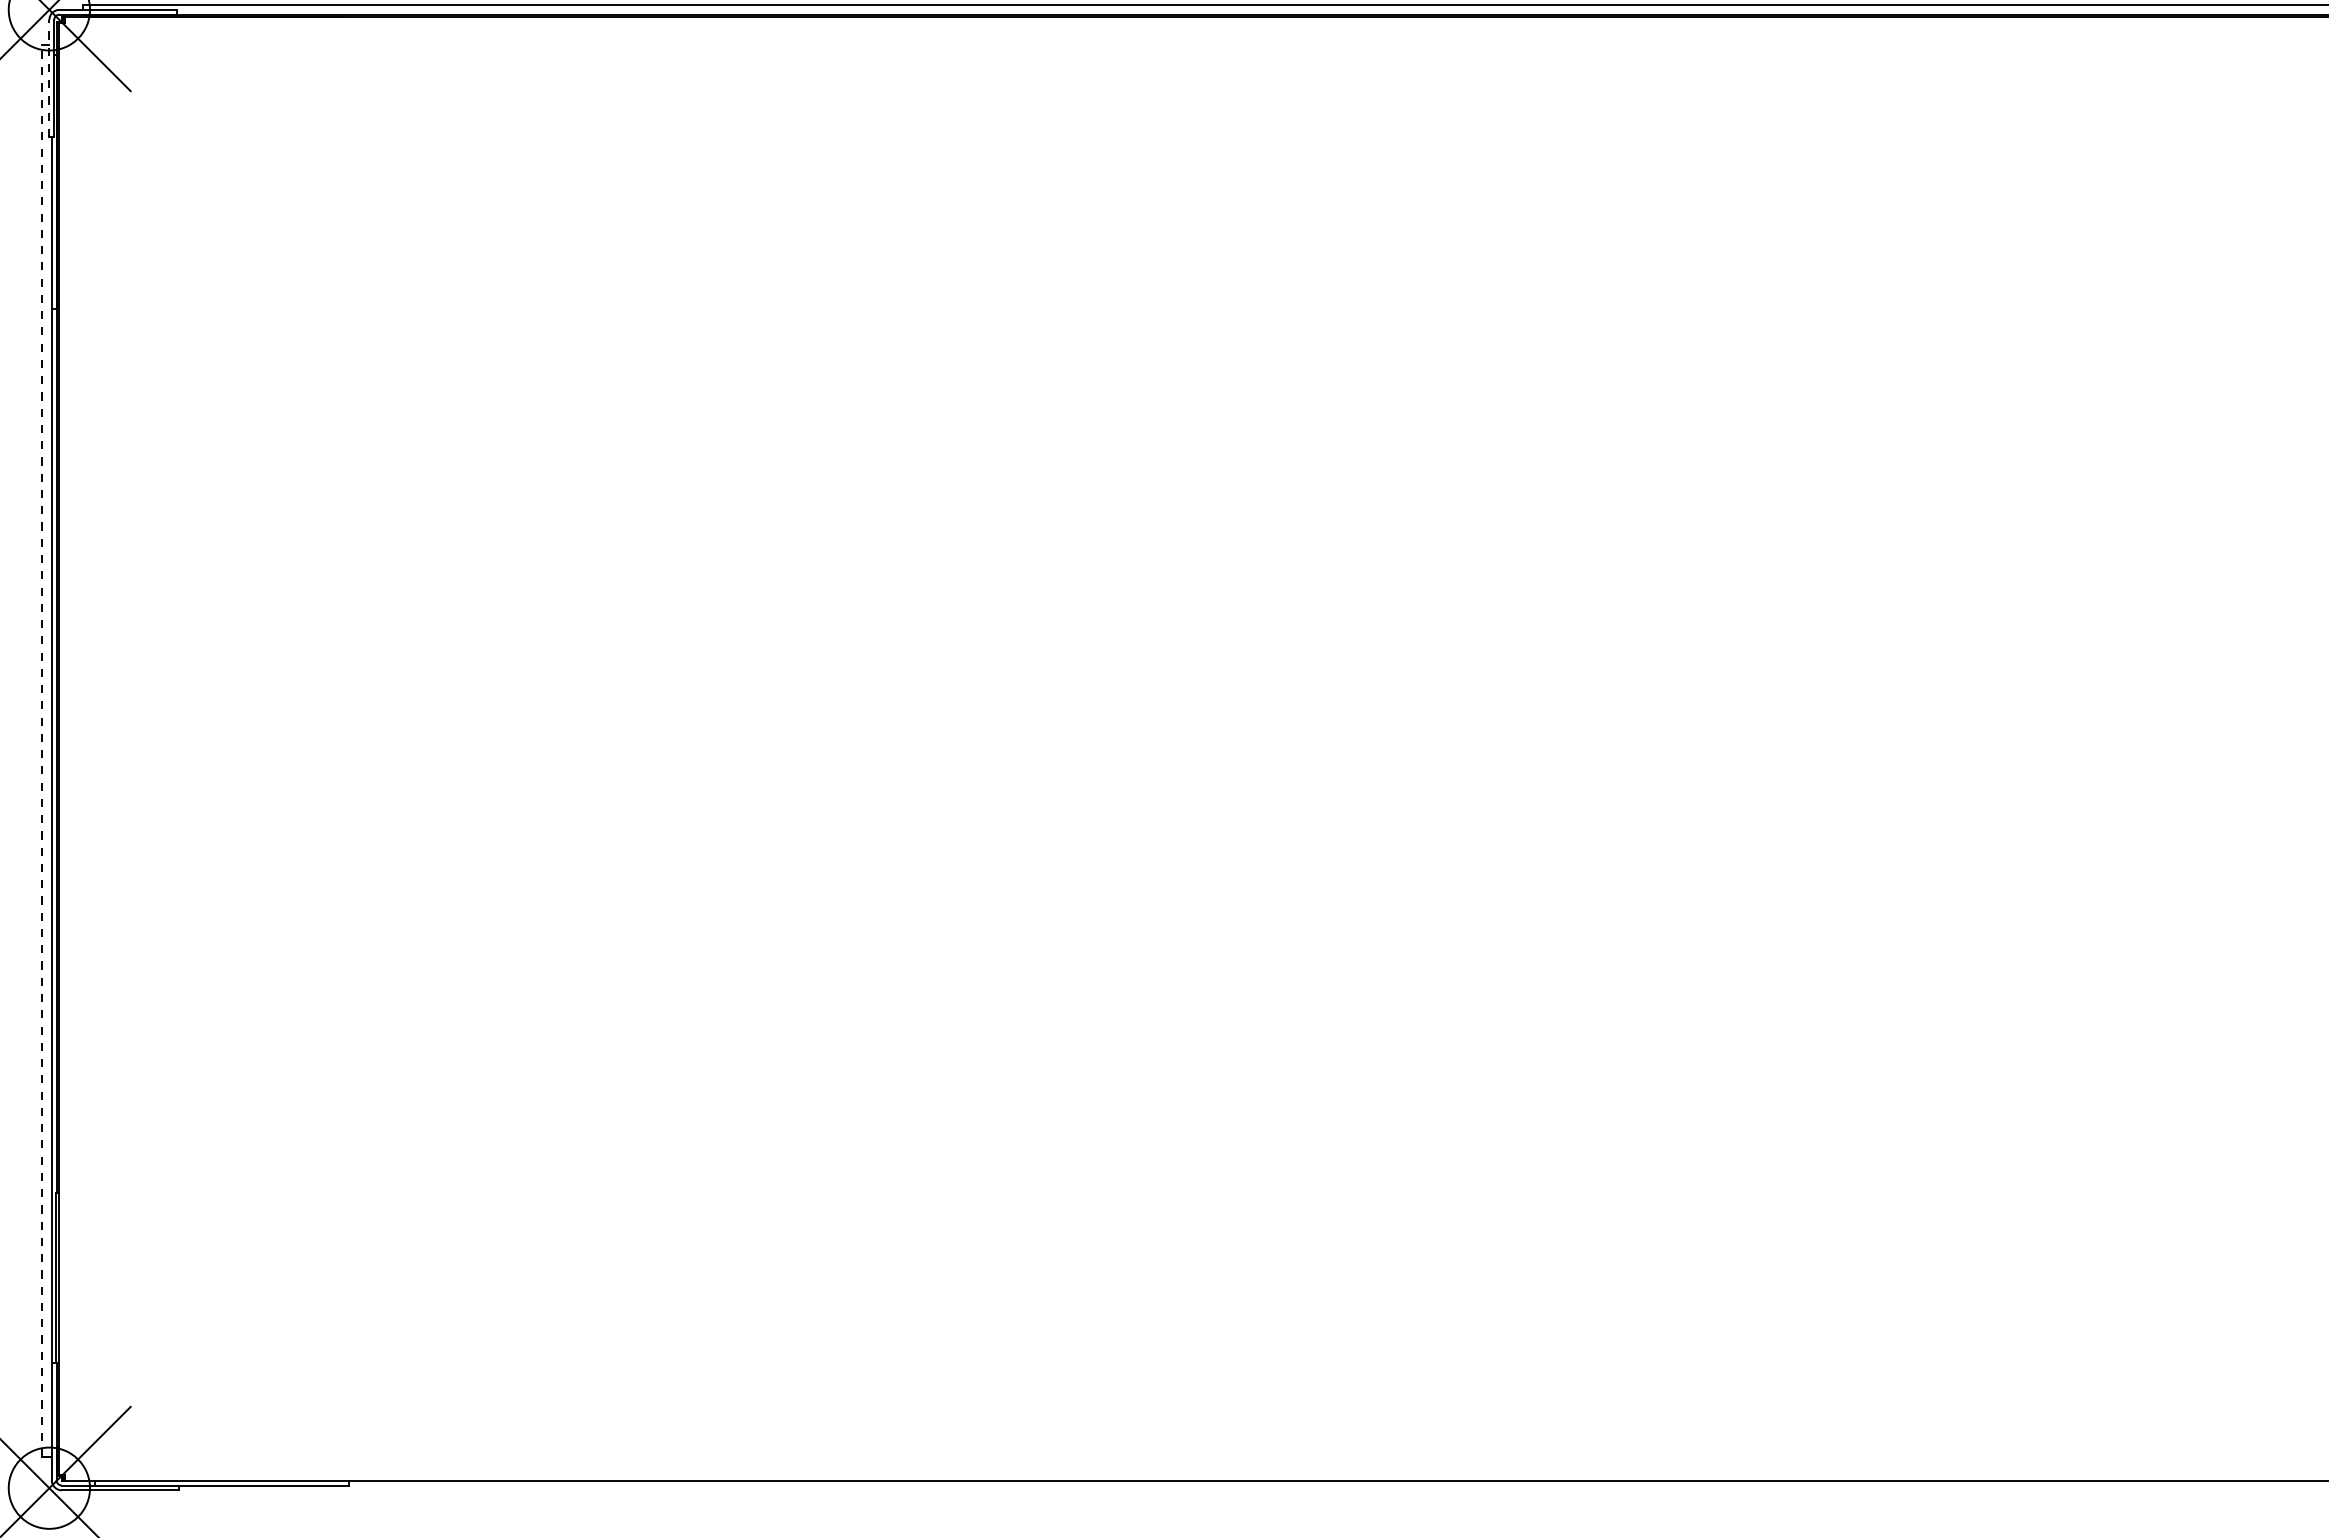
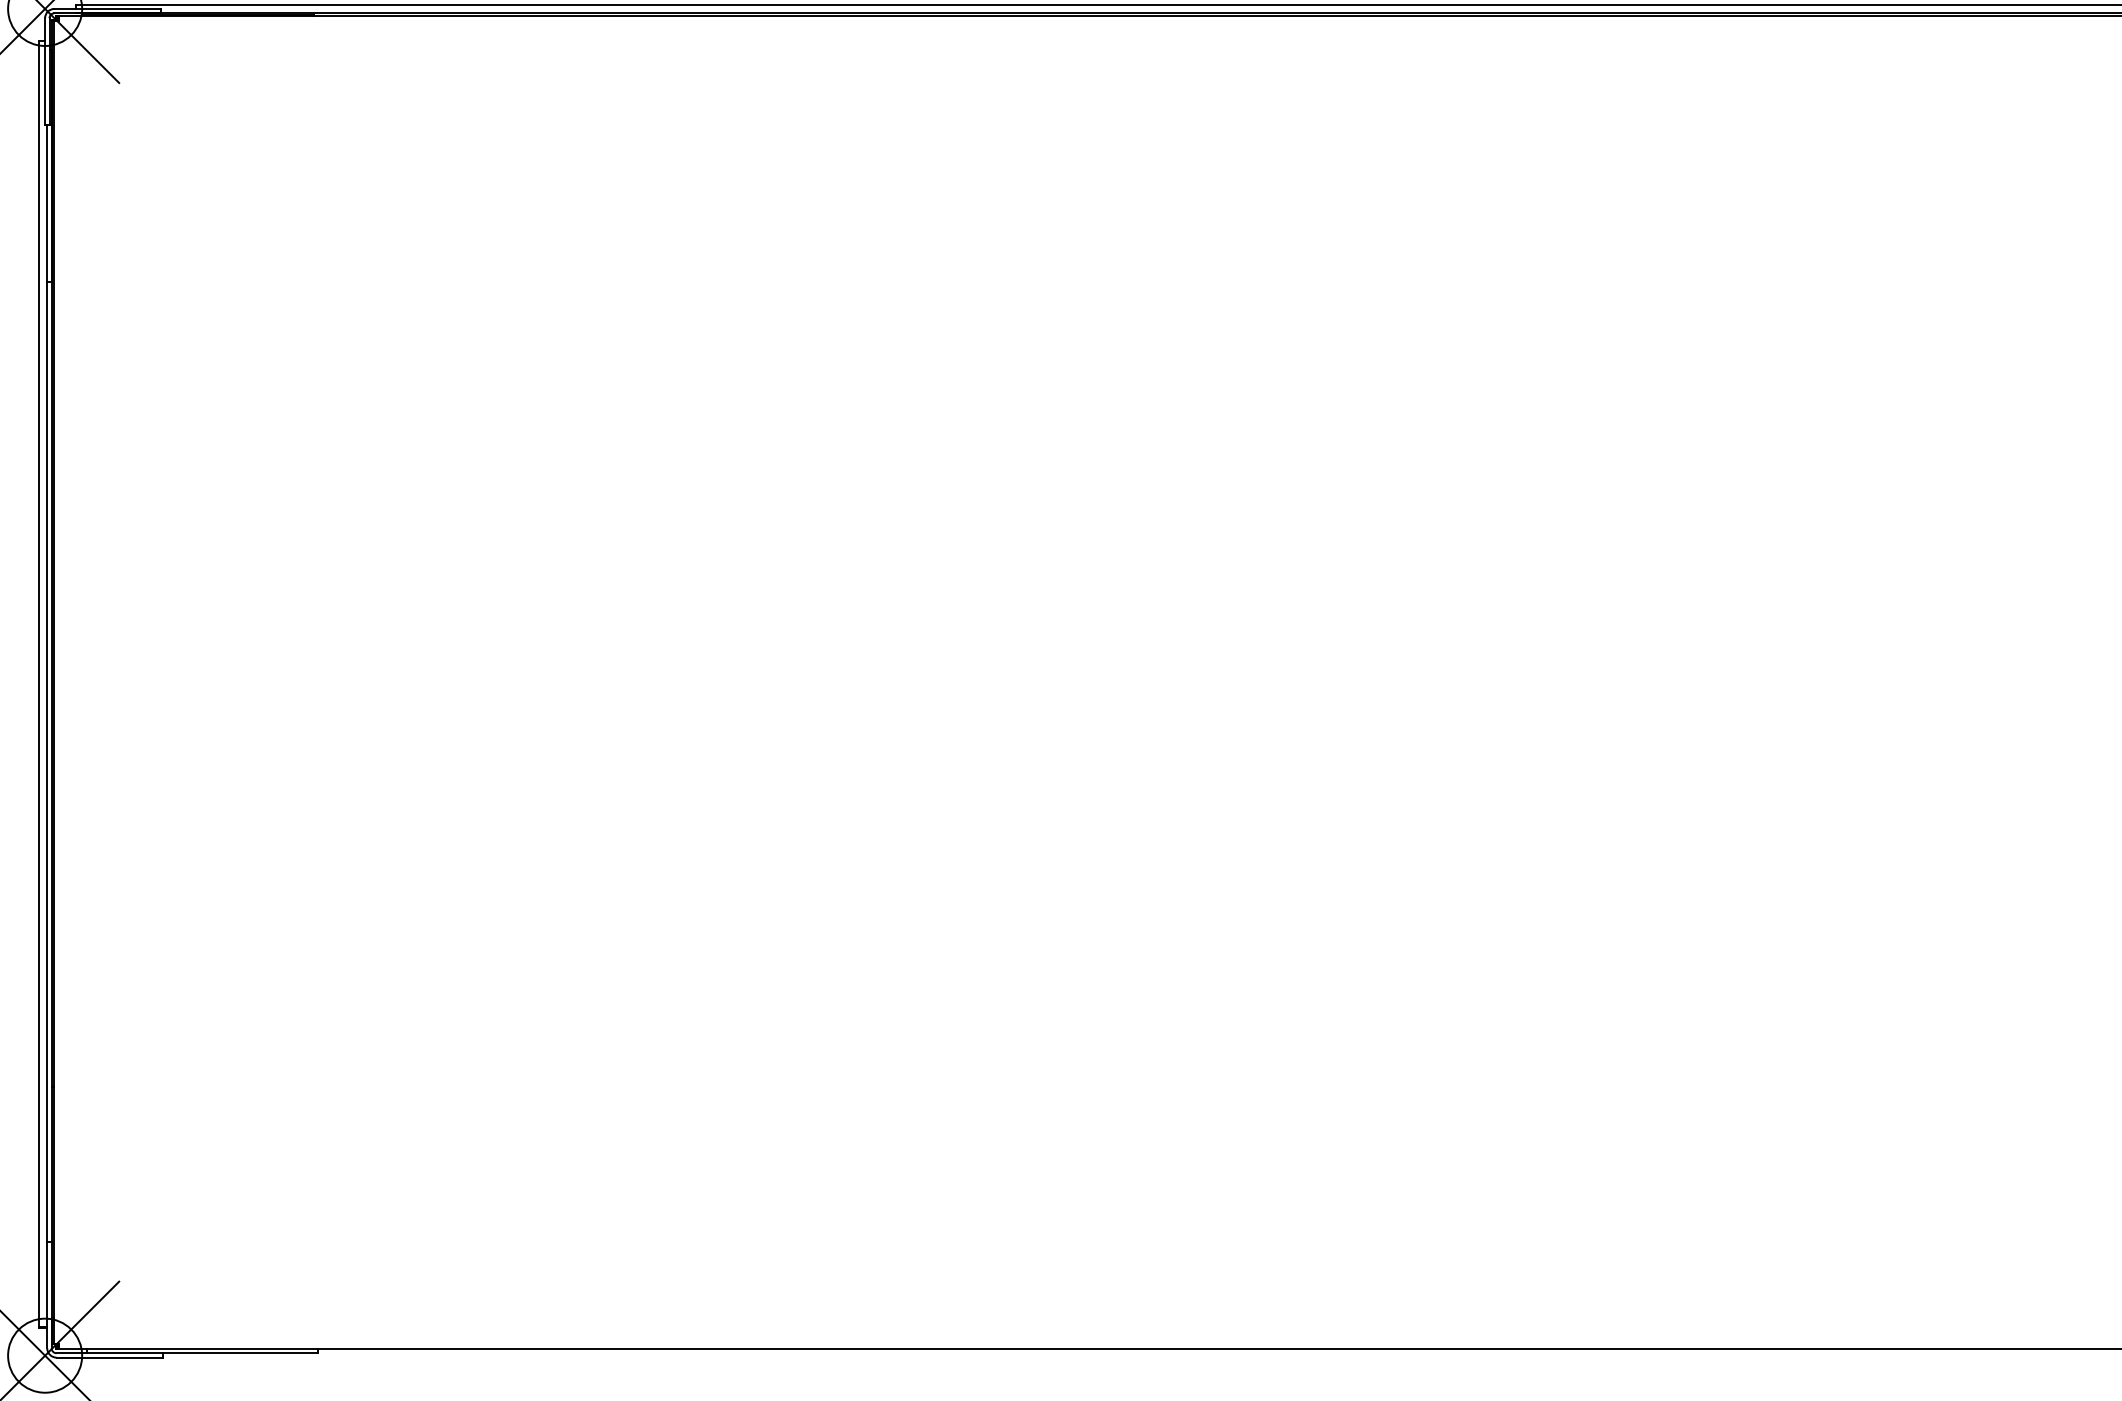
line: (49, 78) -> (45, 71), dashed -> solid
line: (42, 750) -> (38, 683), dashed -> solid

